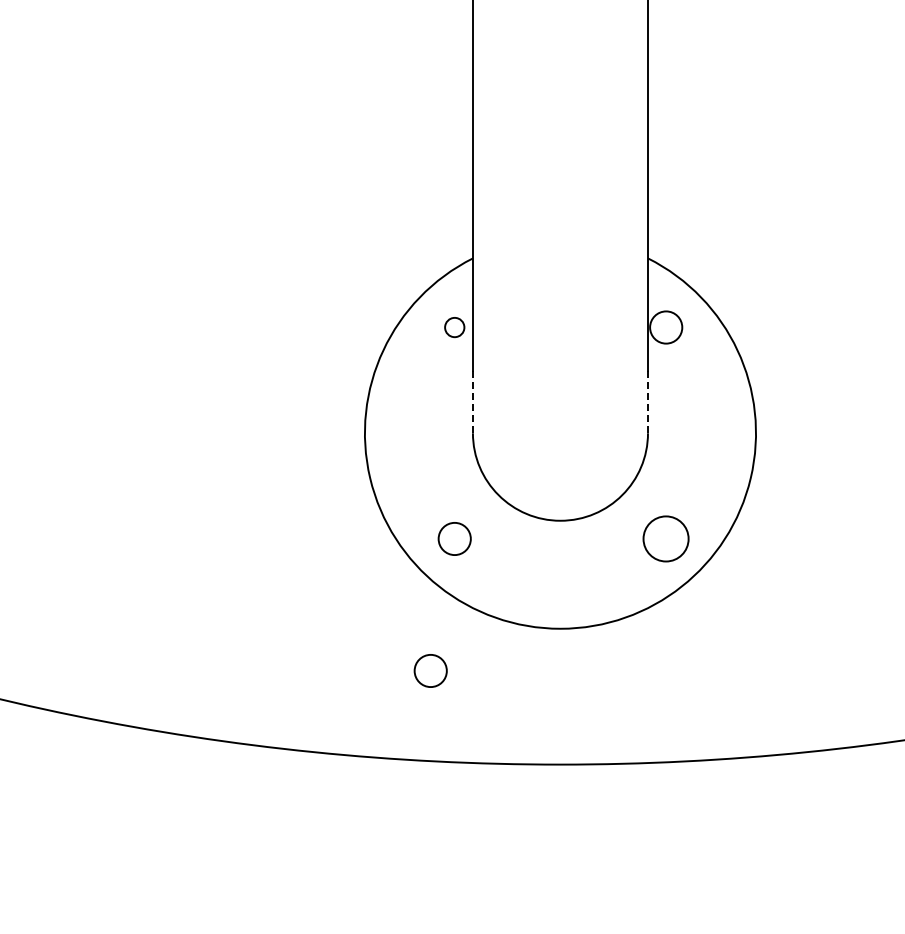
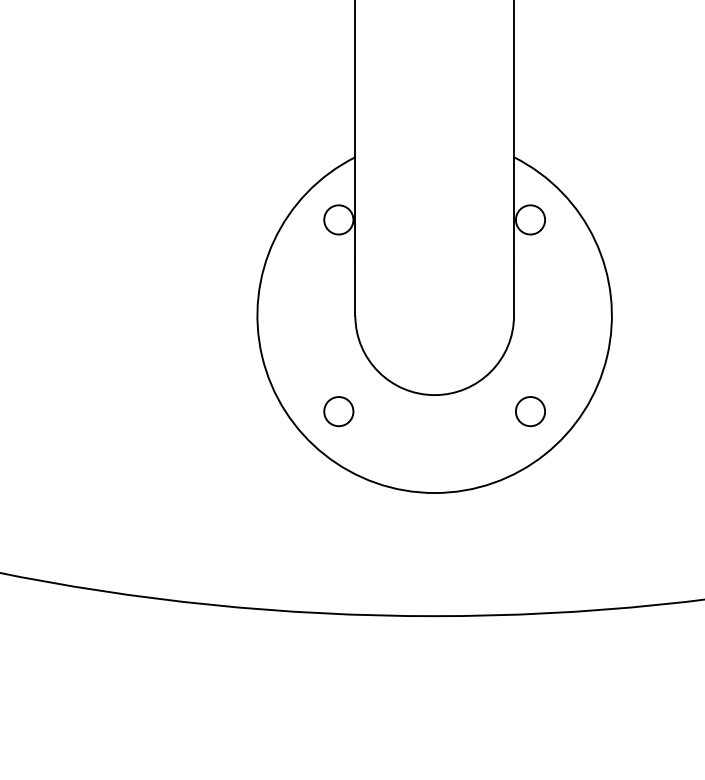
circle: (454, 327) -> (338, 219), size x1.67
line: (648, 401) -> (514, 286), dashed -> solid
line: (472, 402) -> (354, 287), dashed -> solid
circle: (666, 538) -> (530, 411), size x0.71
circle: (430, 670) -> (316, 530), removed

